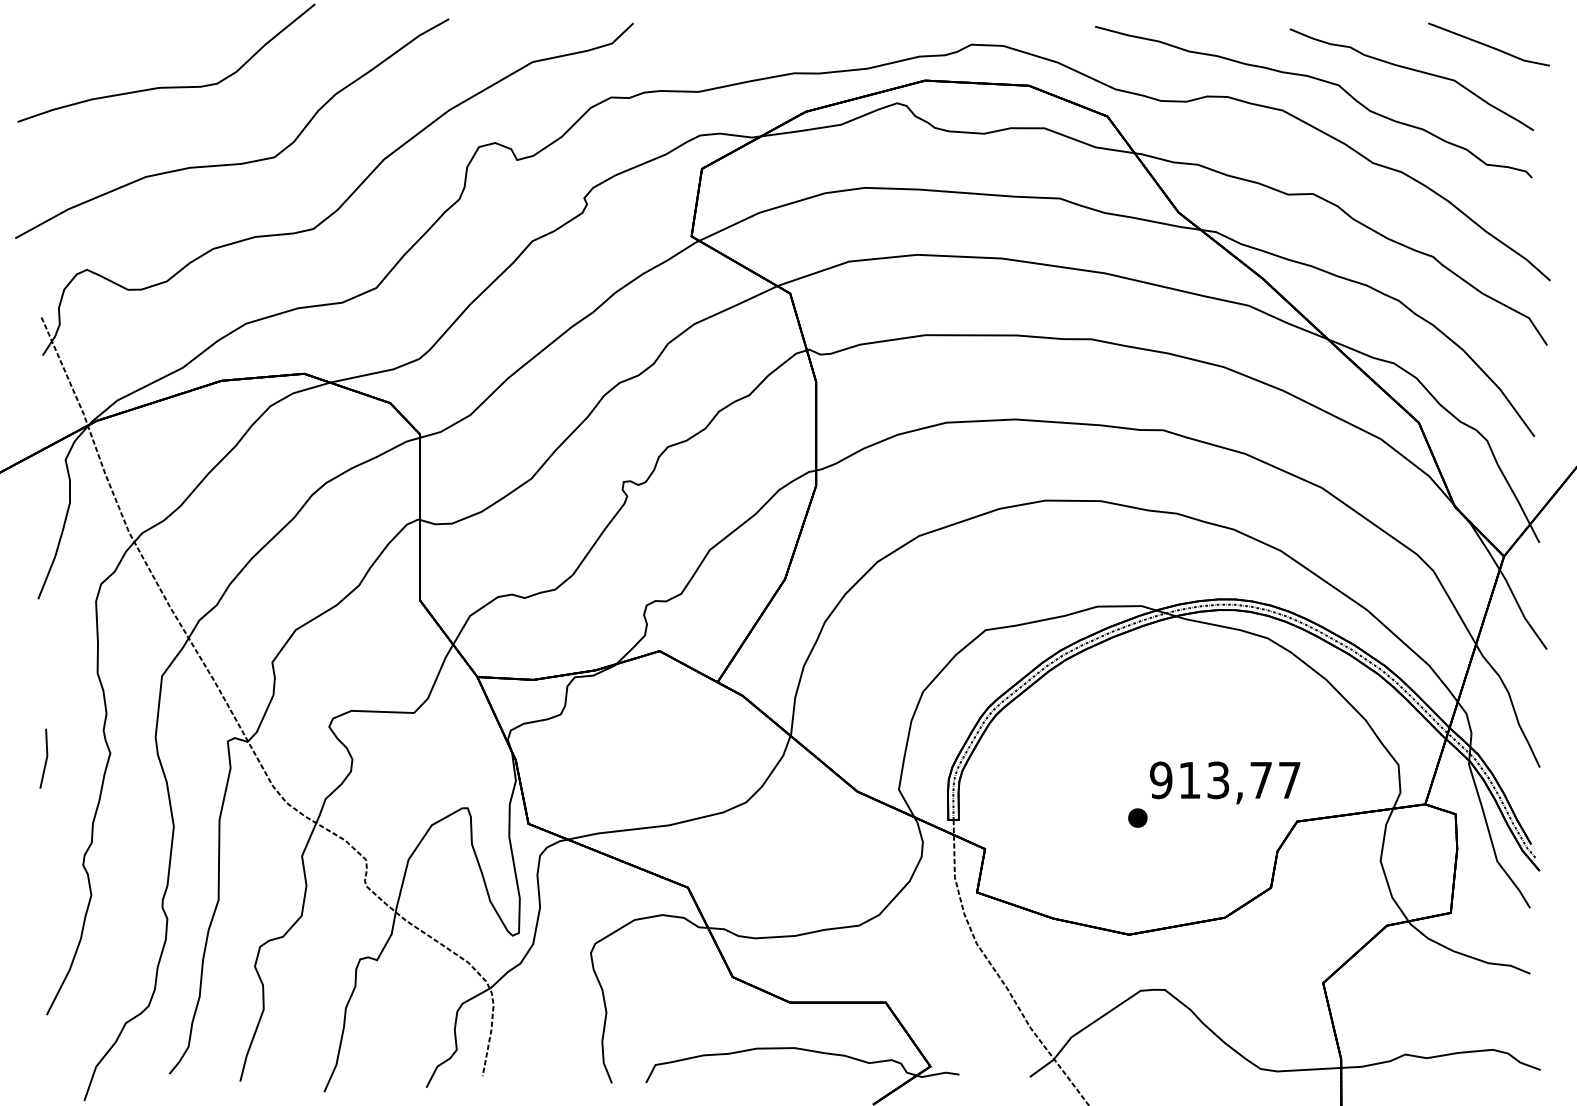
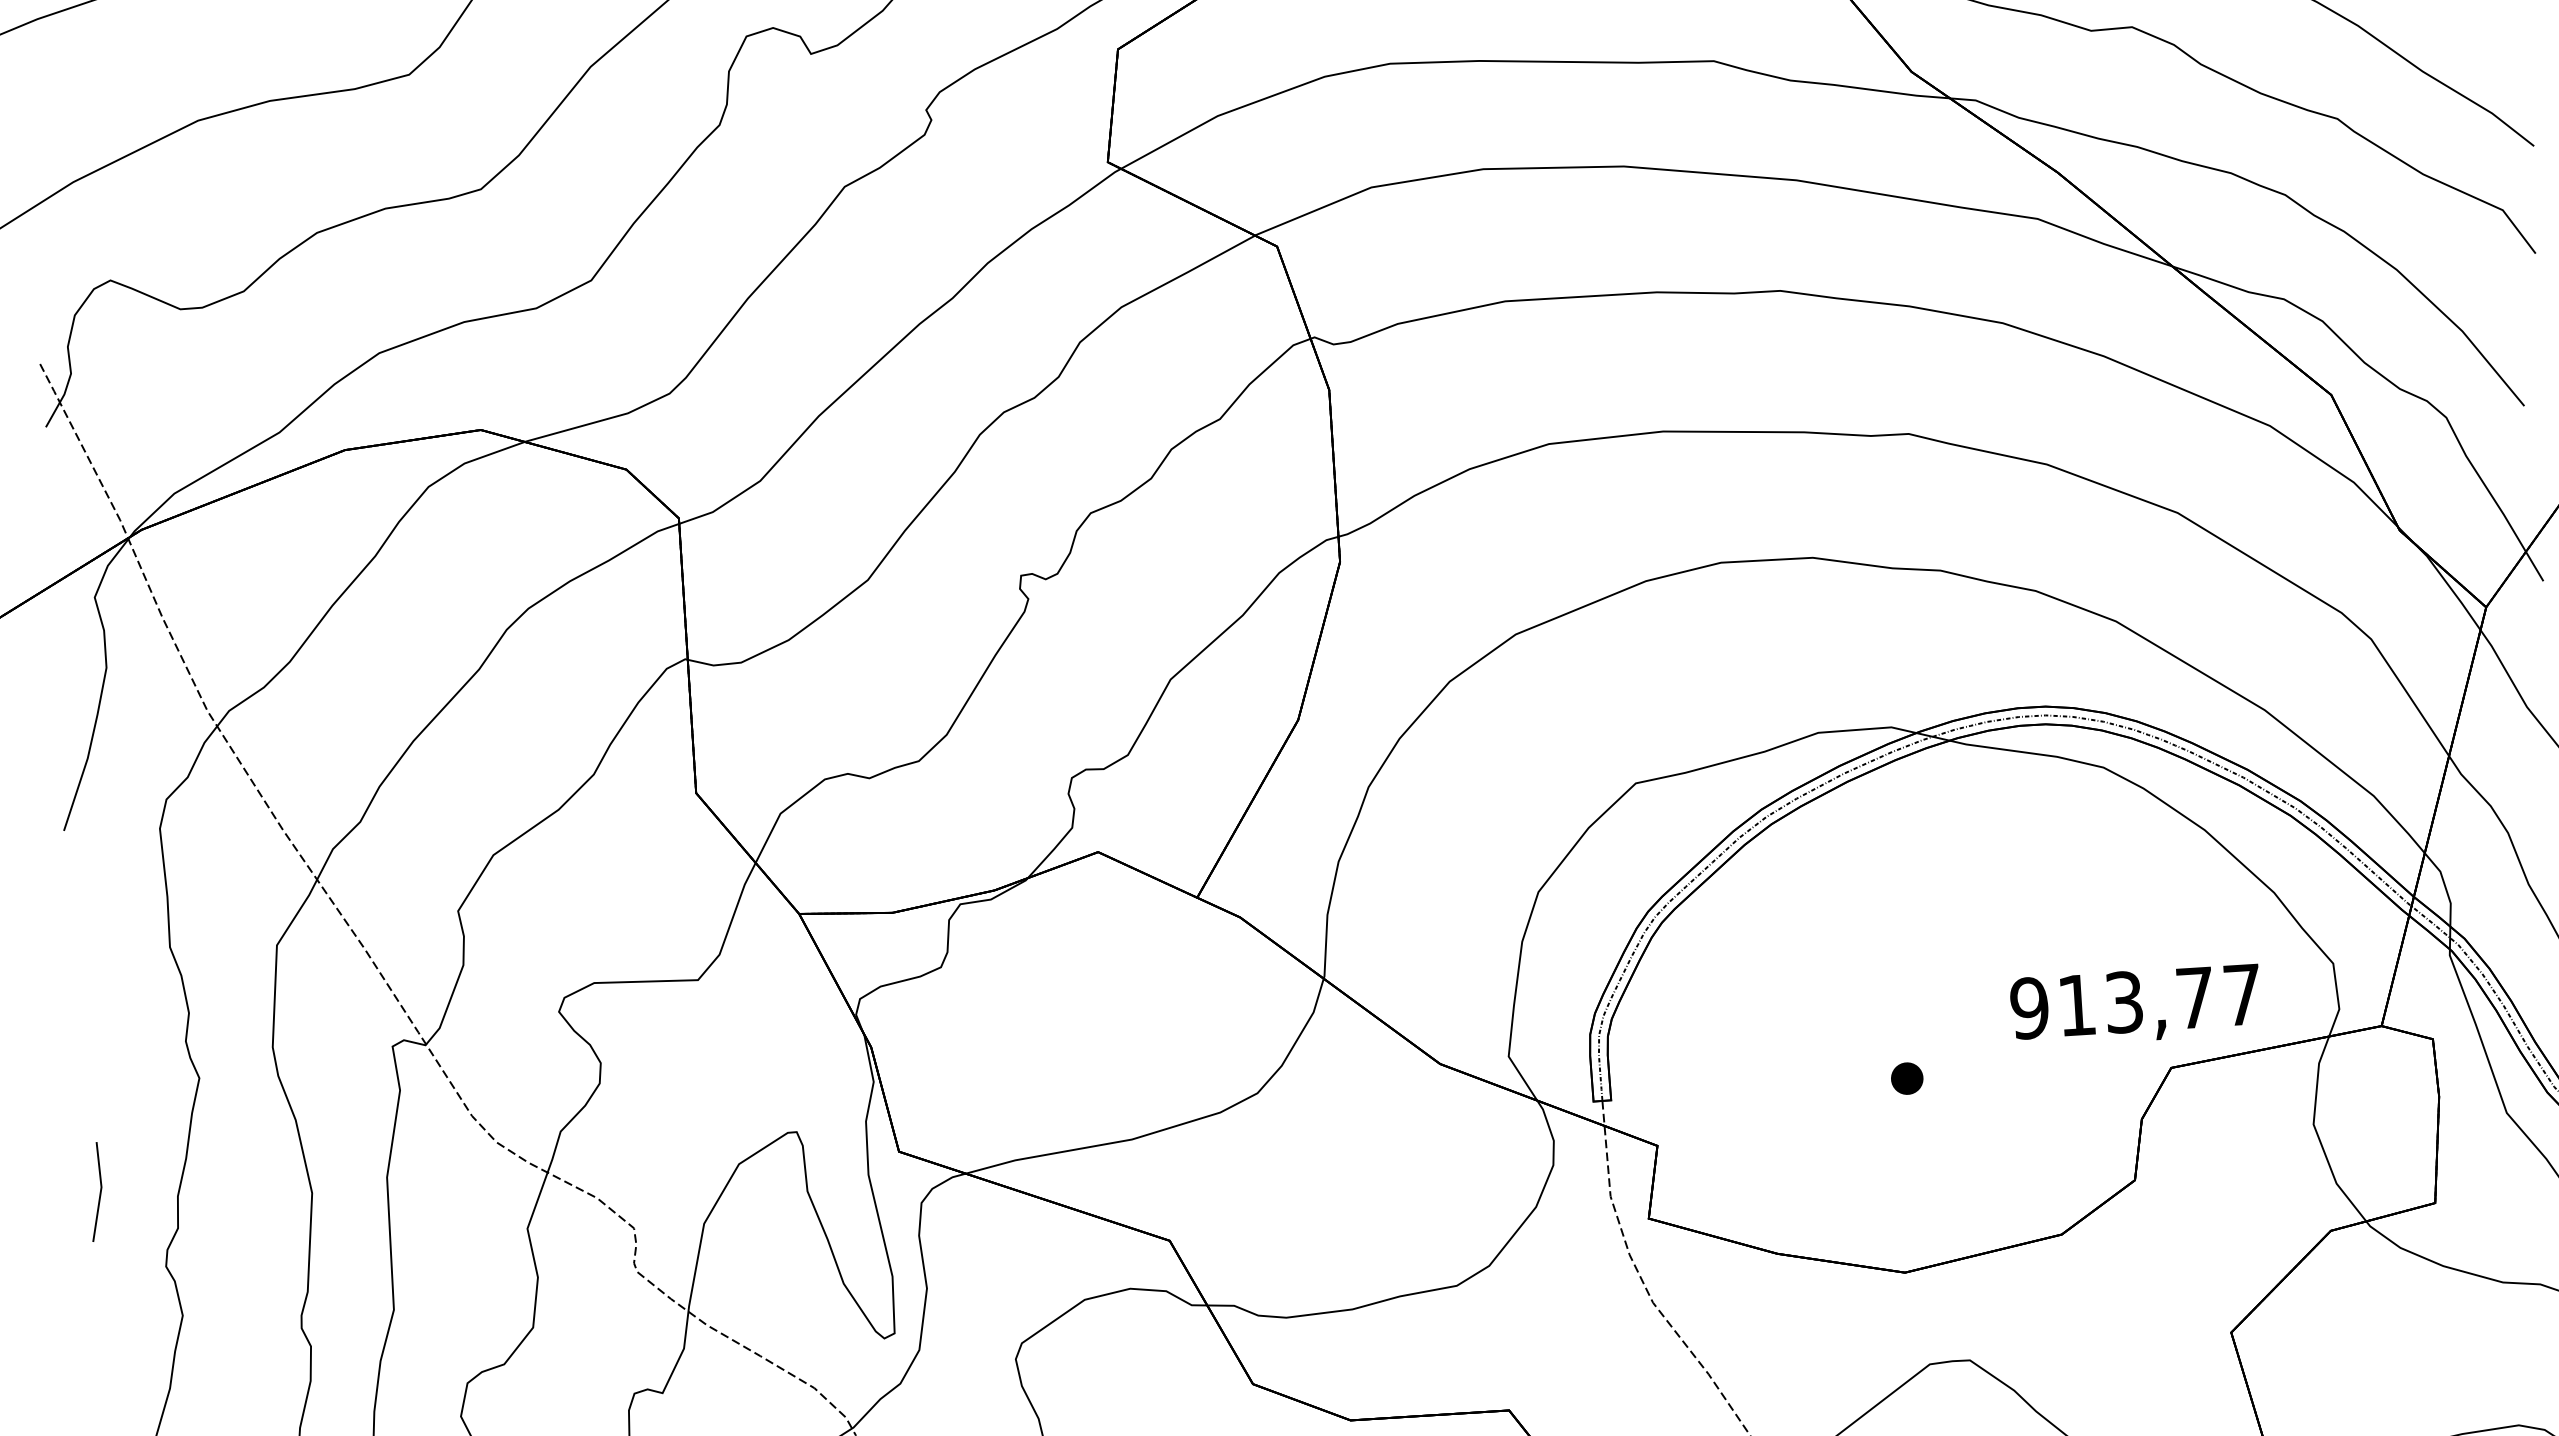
line: (45, 758) -> (98, 1191), moved
text: (1225, 782) -> (2136, 1005), moved

